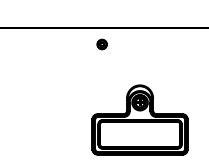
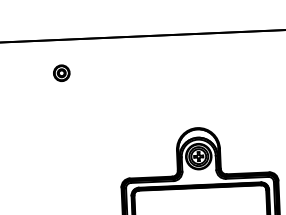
part: (101, 44) -> (60, 73), moved

